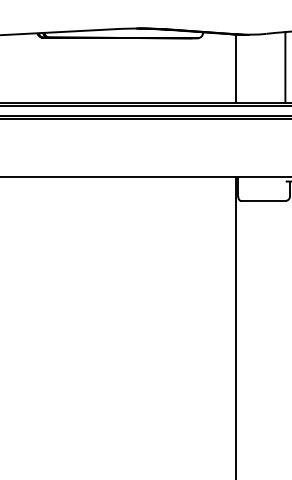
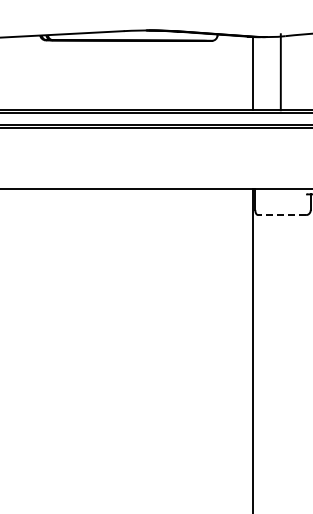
line: (285, 67) -> (280, 72), moved
line: (263, 201) -> (282, 215), solid -> dashed

